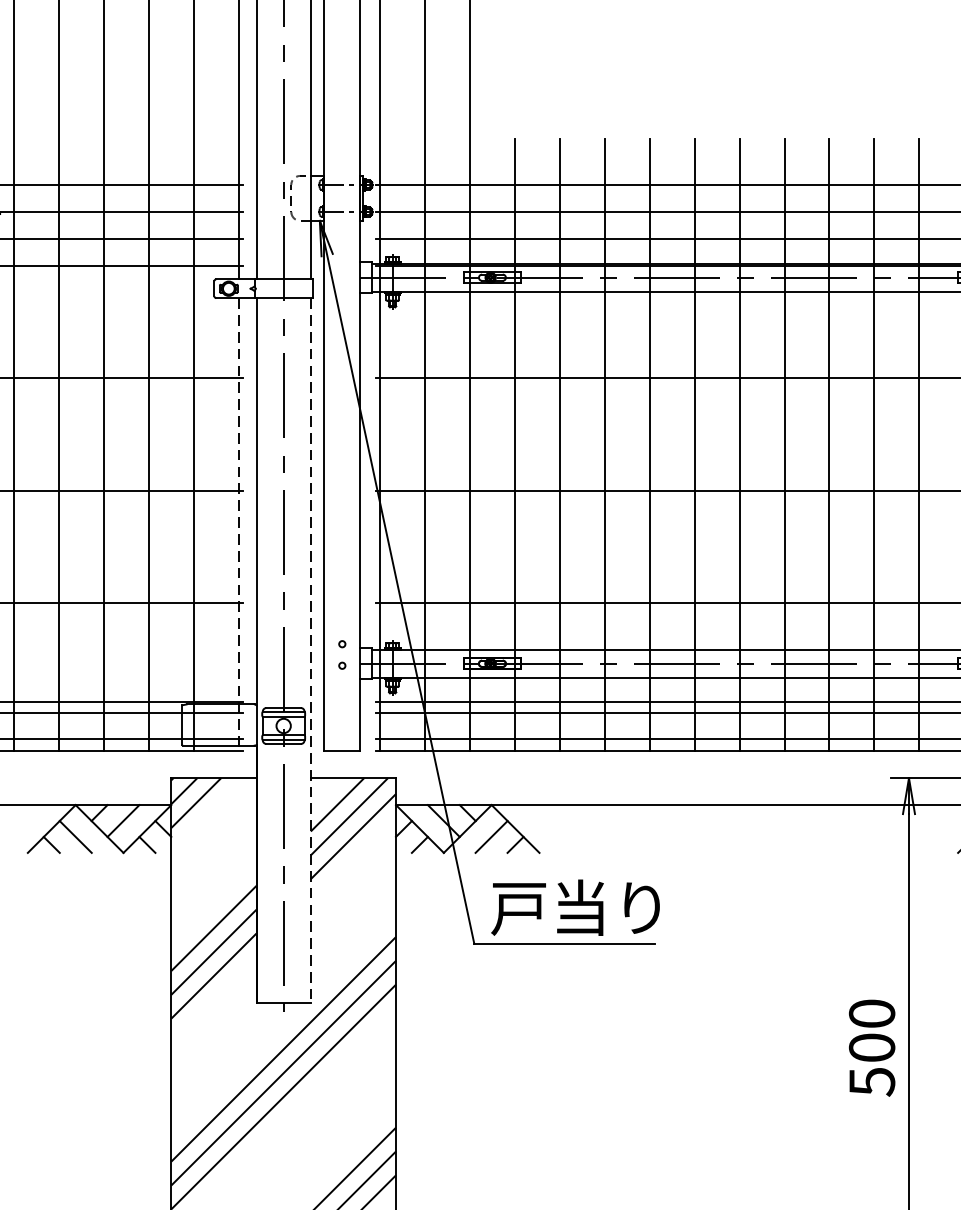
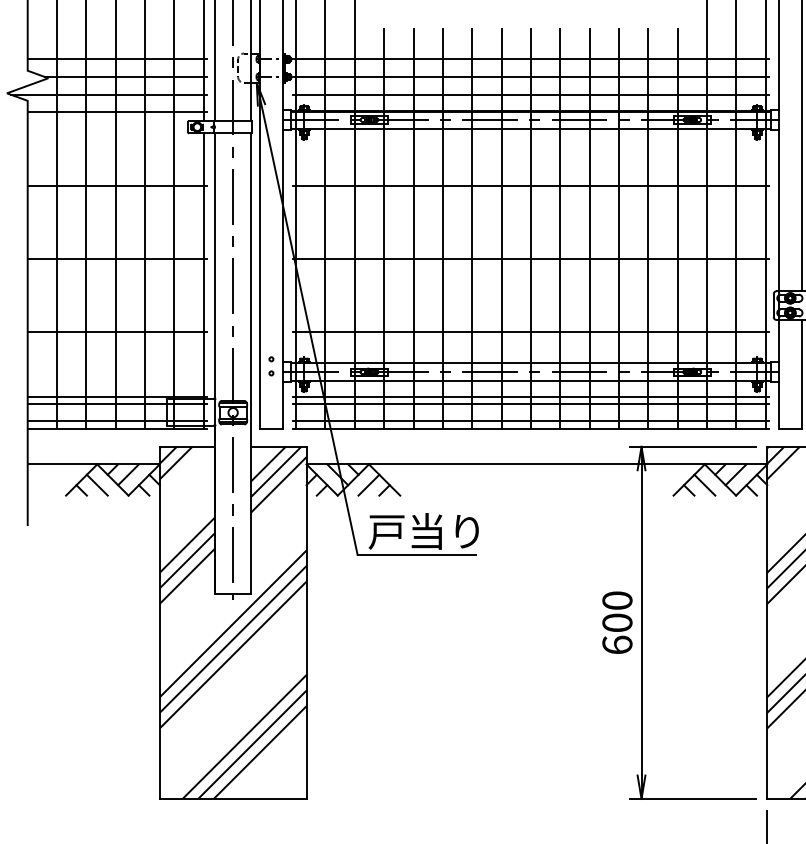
line: (238, 525) -> (203, 281), dashed -> solid
line: (310, 650) -> (250, 363), dashed -> solid
text: (872, 1080) -> (617, 644), 500 -> 600

